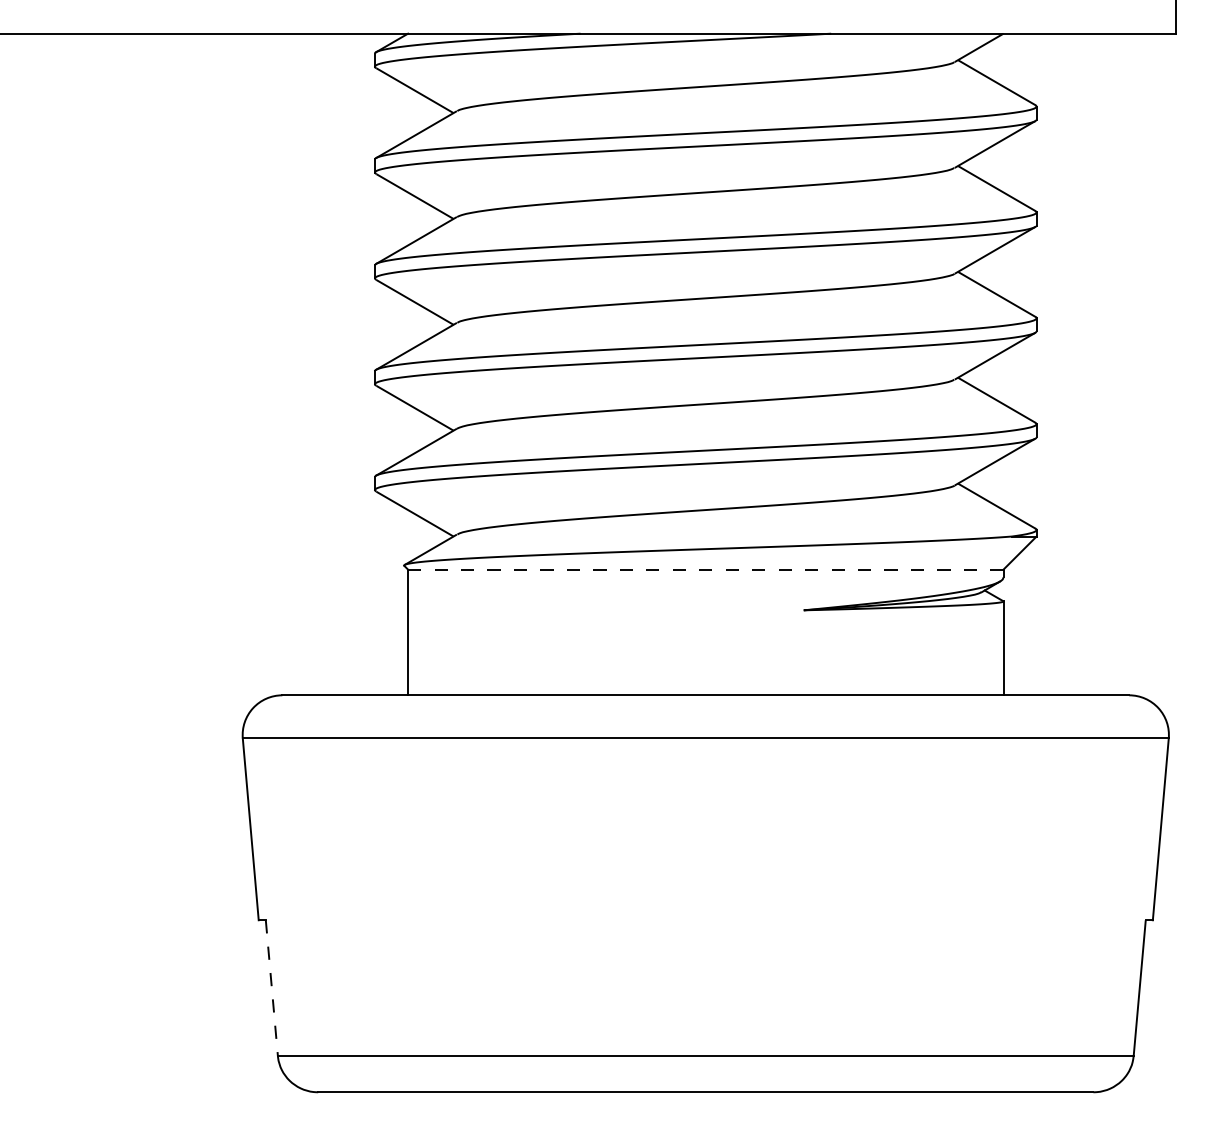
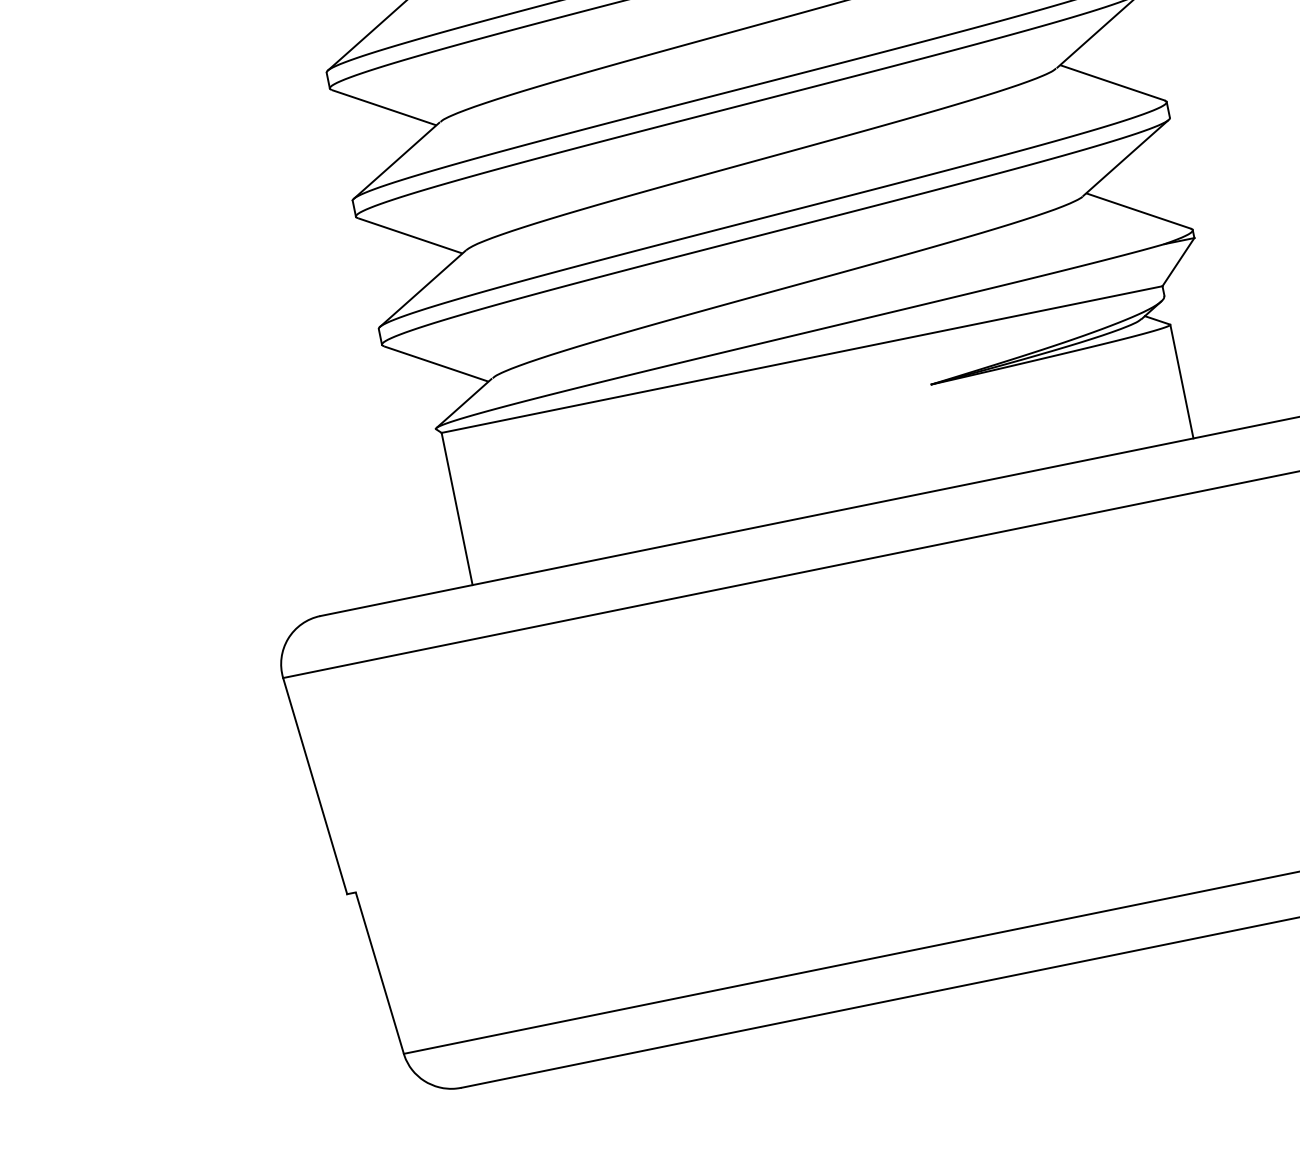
line: (705, 569) -> (801, 359), dashed -> solid
line: (271, 988) -> (379, 973), dashed -> solid

